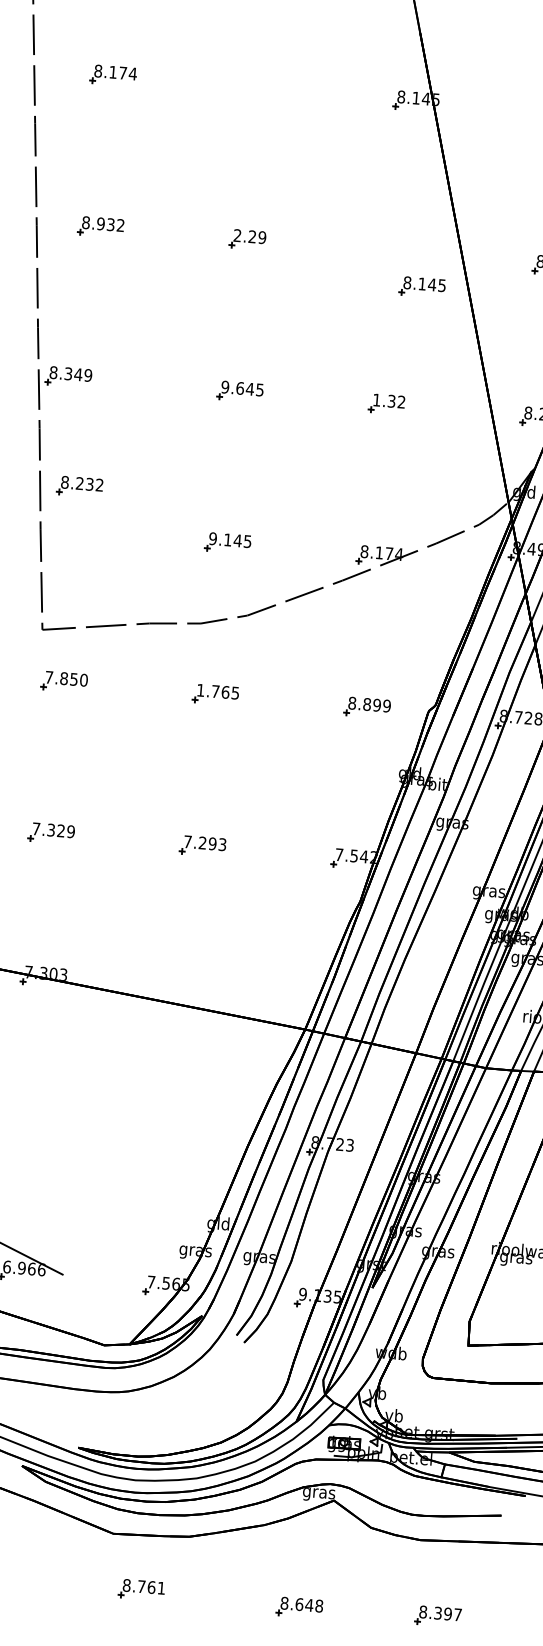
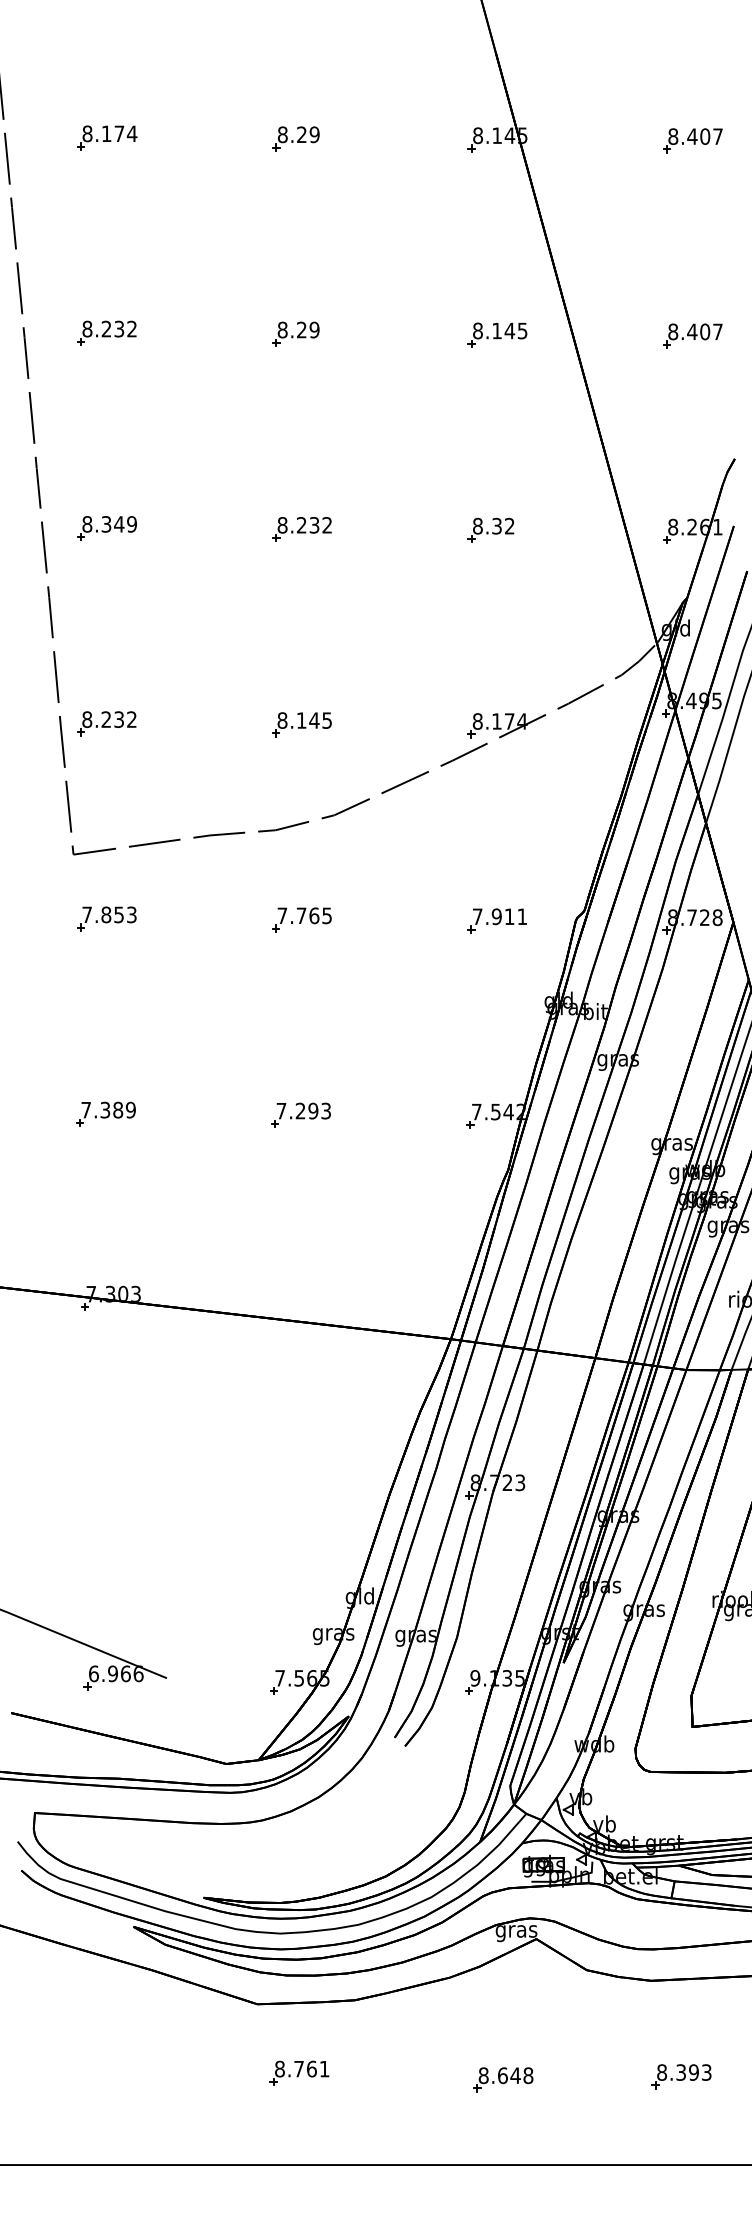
part: (259, 87) -> (295, 138), added
text: (100, 223) -> (106, 328), 8.932 -> 8.232
text: (237, 235) -> (282, 329), 2.29 -> 8.29
part: (422, 286) -> (497, 334), moved
part: (68, 377) -> (106, 528), moved
text: (242, 388) -> (304, 525), 9.645 -> 8.232
text: (376, 399) -> (477, 525), 1.32 -> 8.32
part: (79, 486) -> (106, 723), moved
text: (213, 538) -> (282, 720), 9.145 -> 8.145
text: (83, 679) -> (131, 914), 7.850 -> 7.853
text: (200, 690) -> (282, 915), 1.765 -> 7.765
text: (369, 704) -> (499, 916), 8.899 -> 7.911
text: (61, 830) -> (118, 1109), 7.329 -> 7.389
text: (457, 1614) -> (706, 2072), 8.397 -> 8.393

